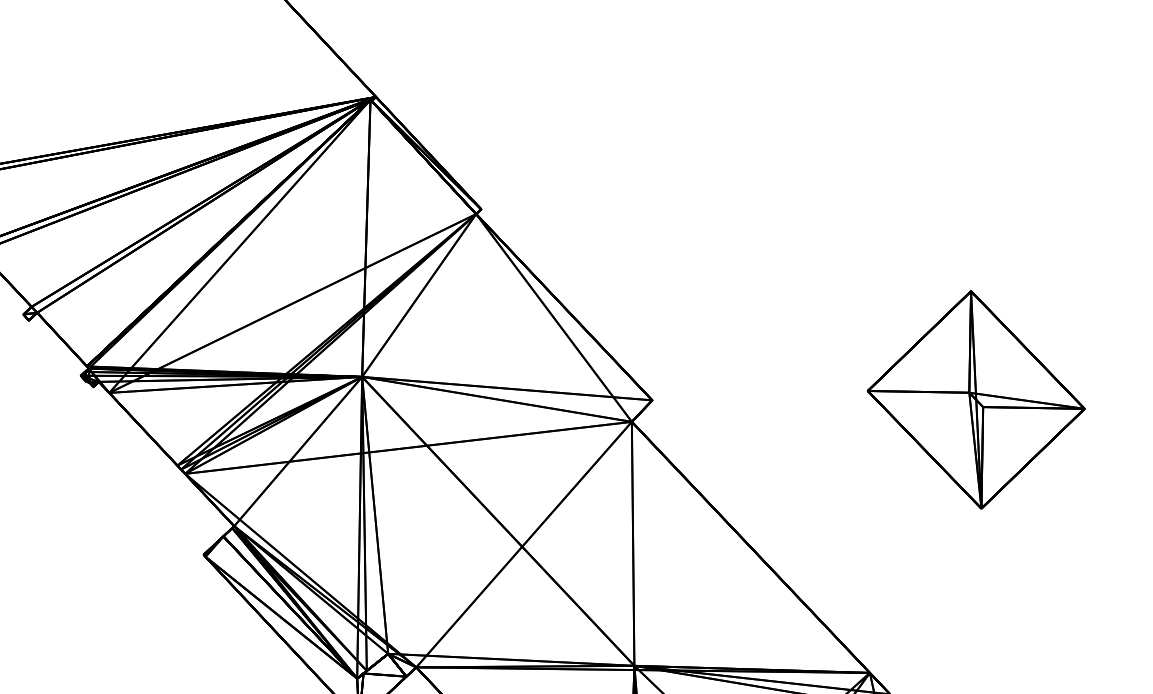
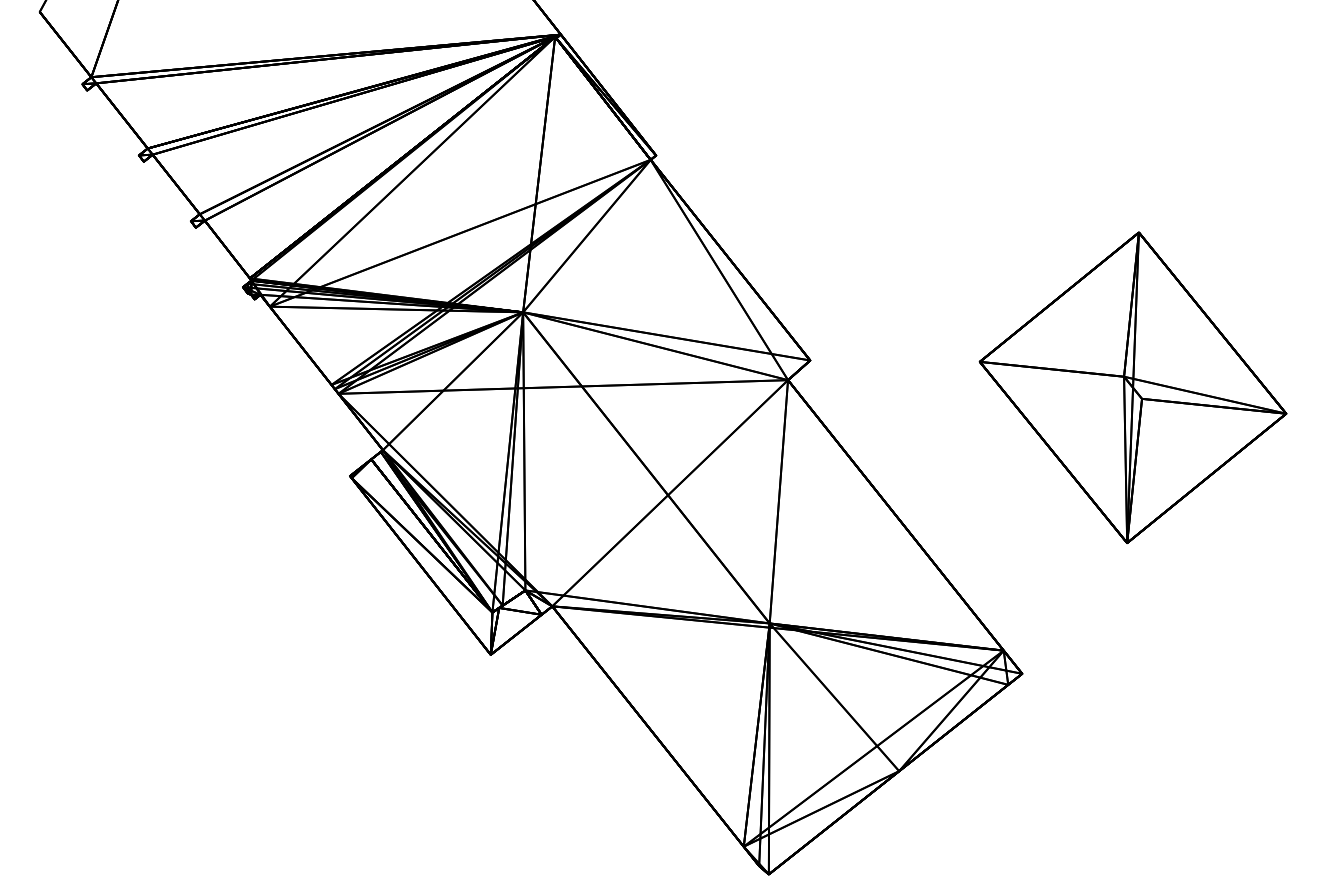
part: (975, 399) -> (1132, 387), size x1.43

